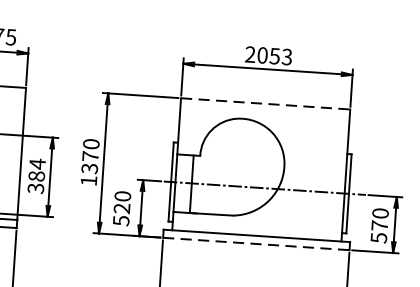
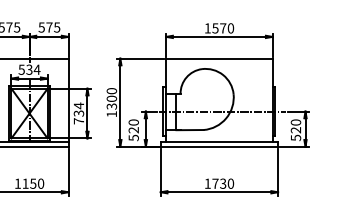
text: (268, 56) -> (219, 28), 2053 -> 1570
line: (265, 103) -> (219, 58), dashed -> solid
text: (90, 155) -> (111, 98), 1370 -> 1300
text: (35, 182) -> (78, 117), 384 -> 734
text: (378, 226) -> (295, 130), 570 -> 520
line: (256, 243) -> (219, 146), dashed -> solid

